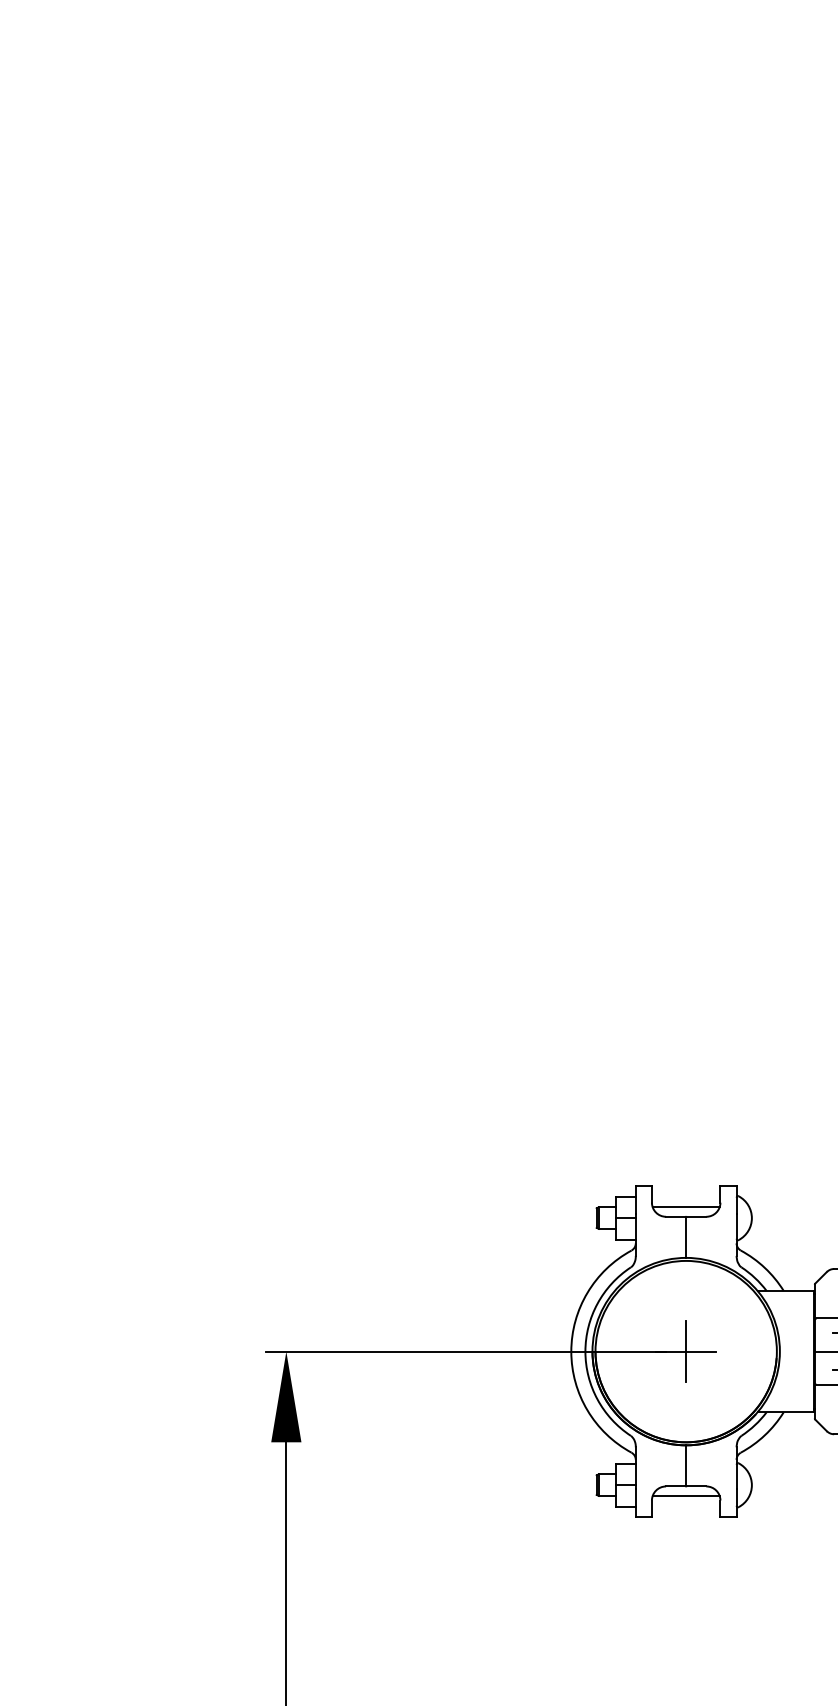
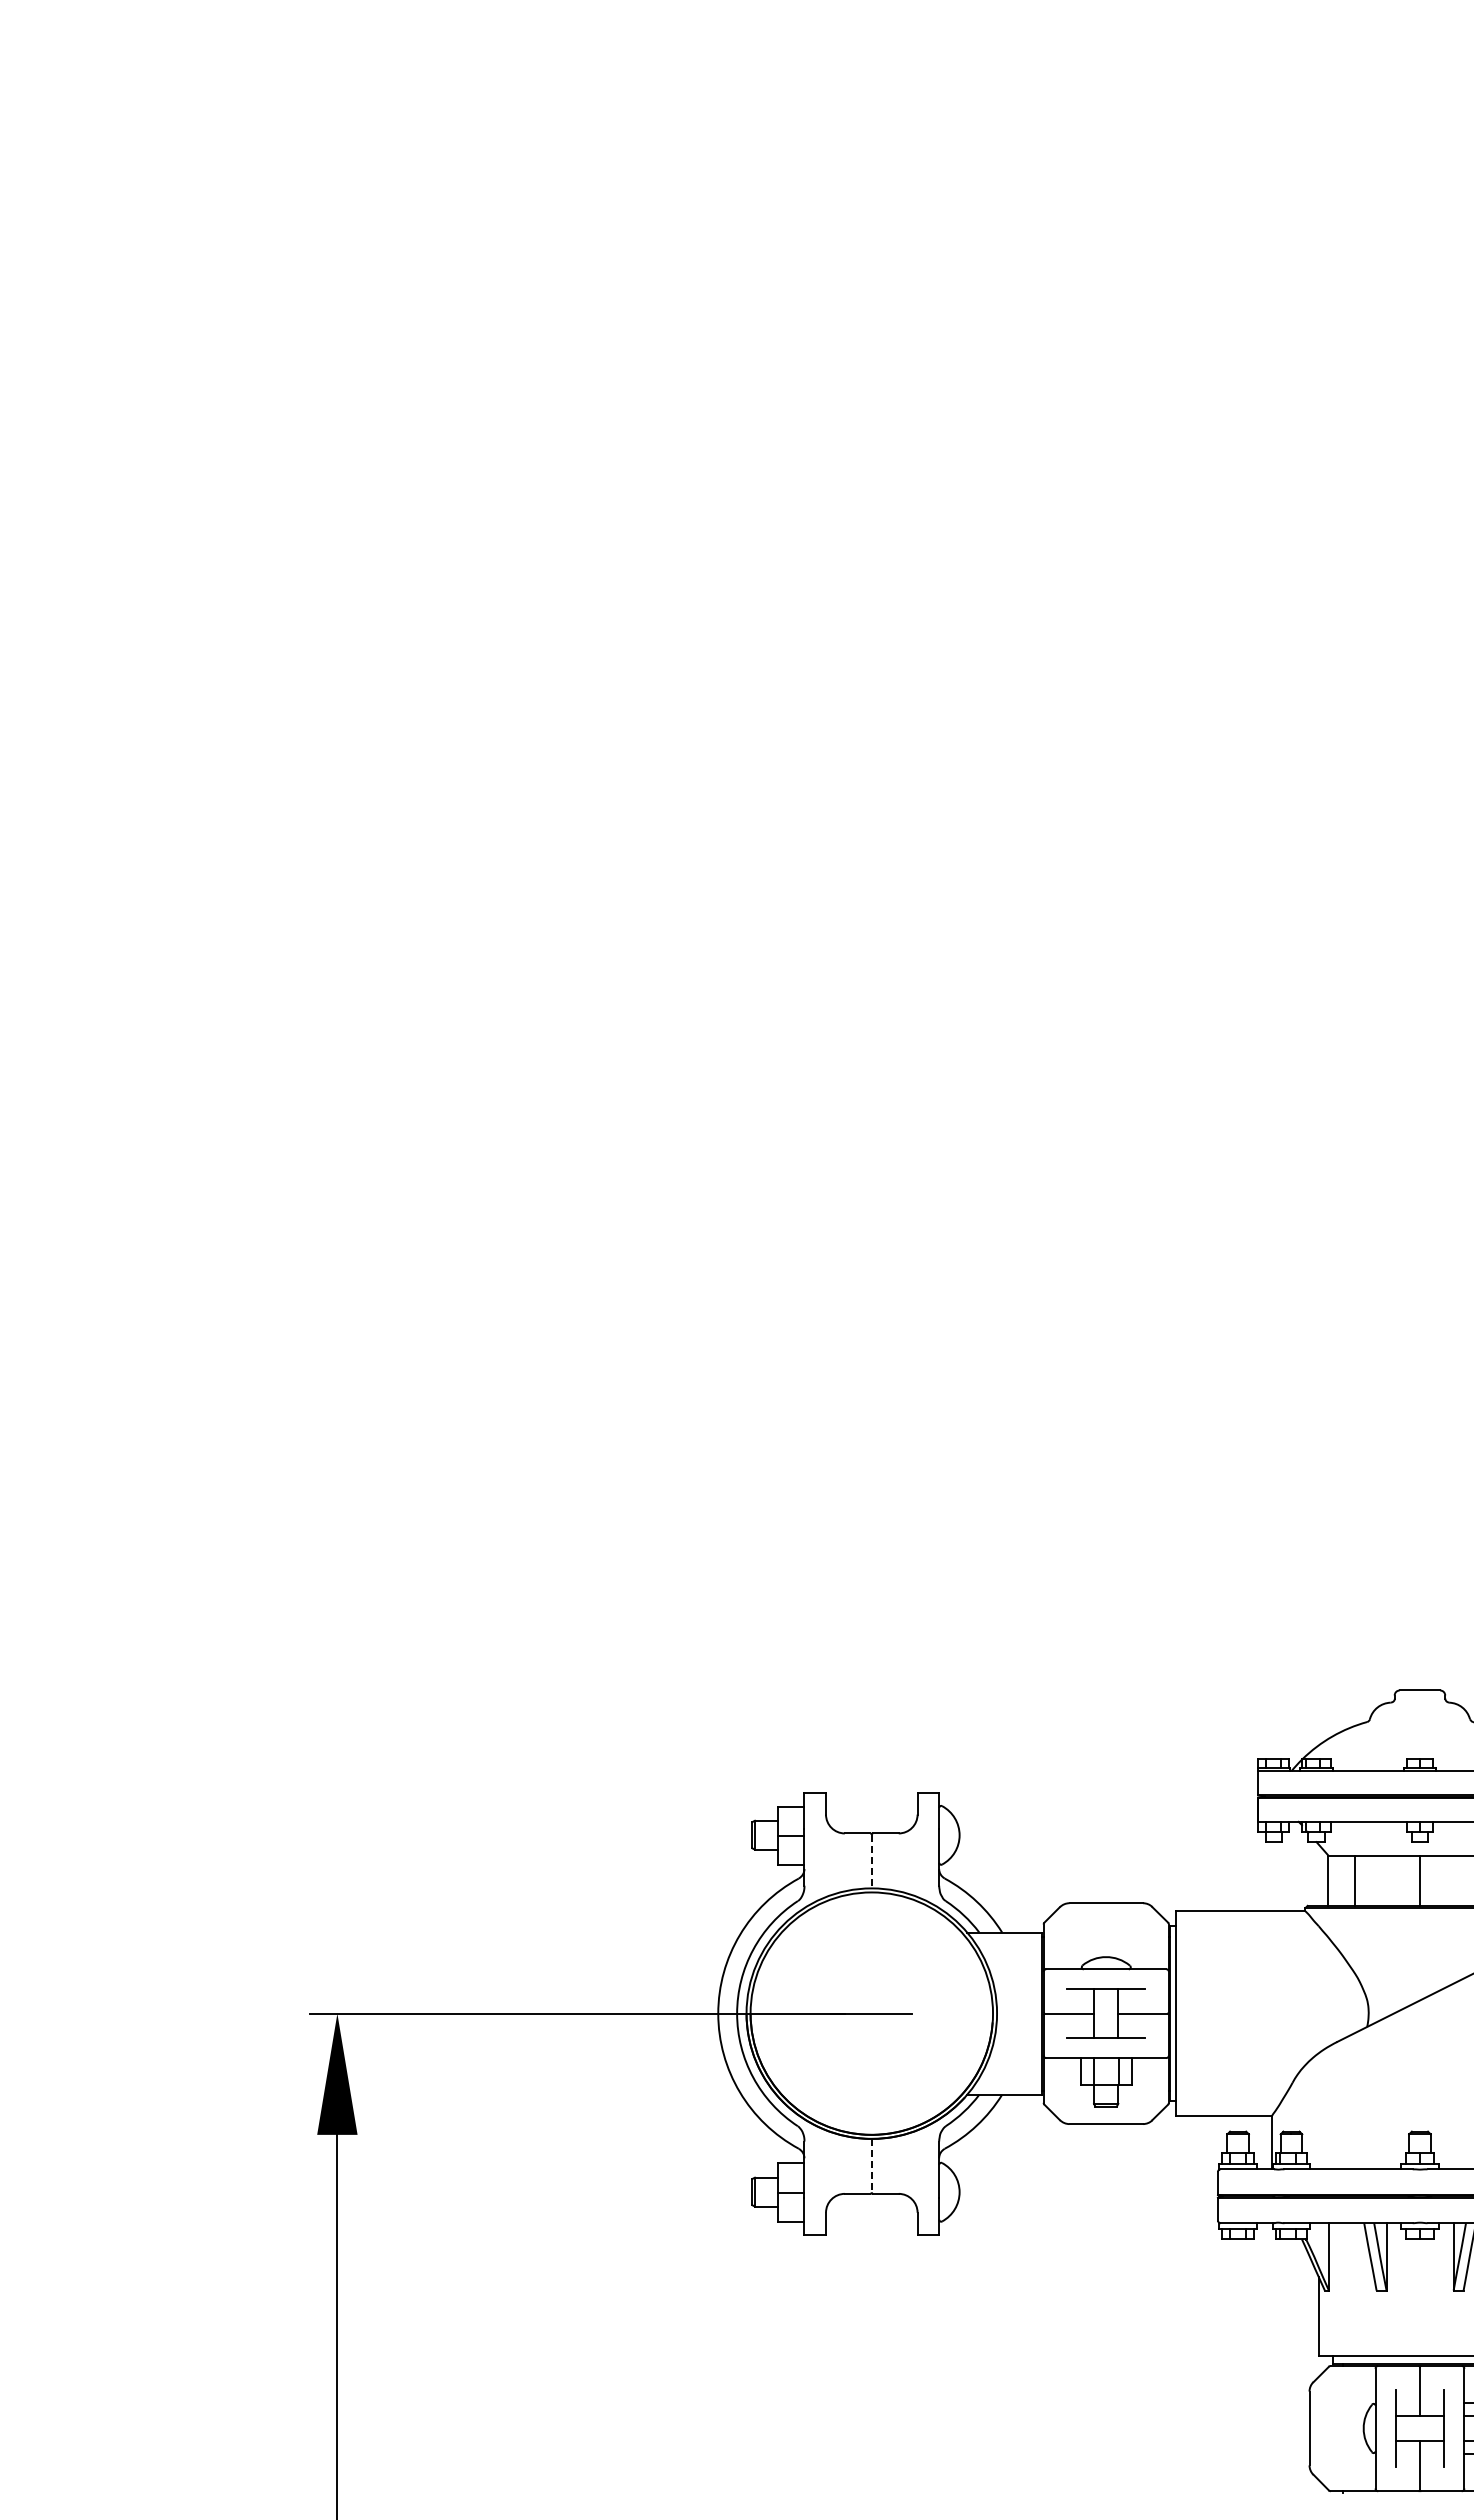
line: (685, 1207) -> (871, 1820), removed
line: (685, 1237) -> (871, 1861), solid -> dashed
line: (685, 1351) -> (871, 2013), removed
line: (685, 1465) -> (871, 2165), solid -> dashed
line: (685, 1495) -> (871, 2206), removed

